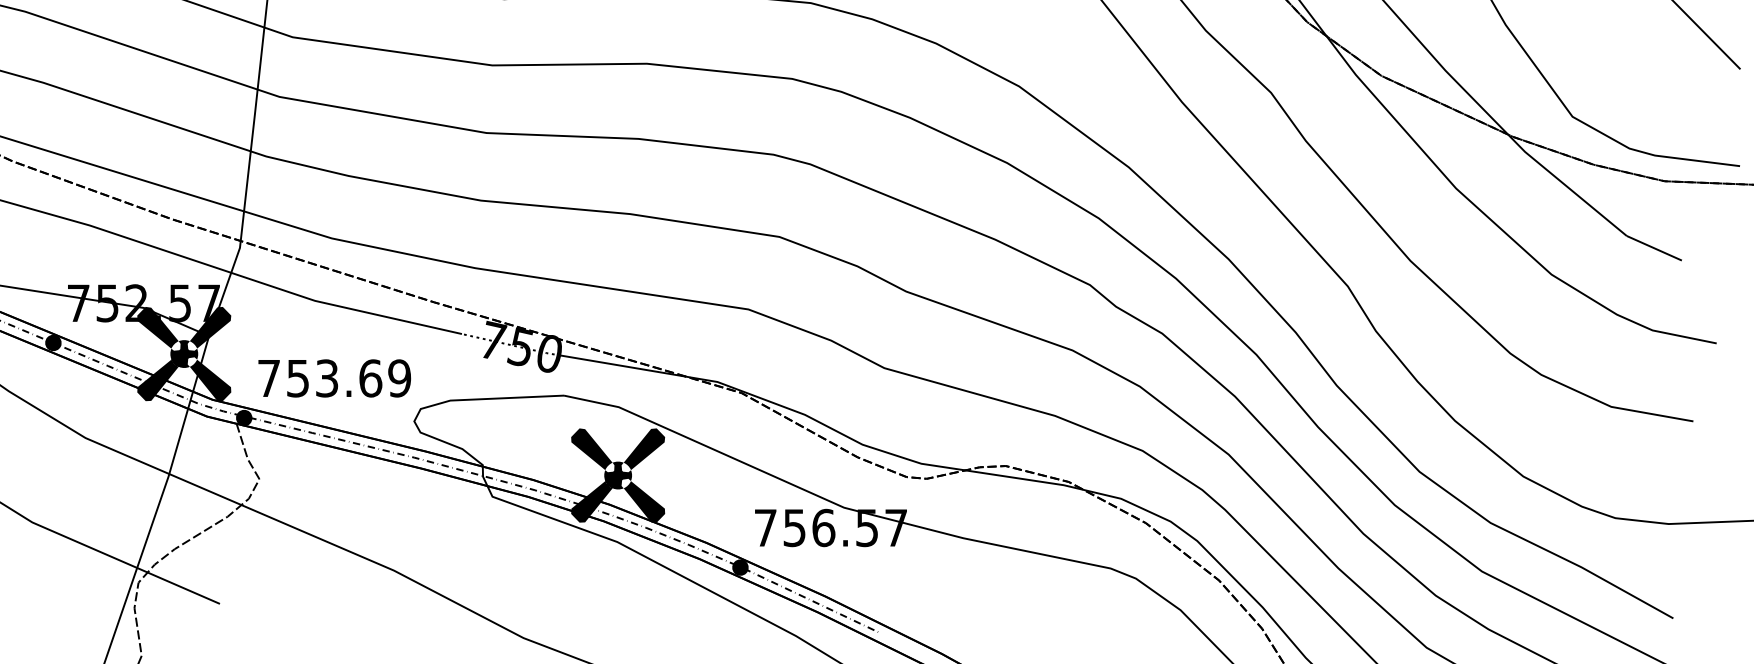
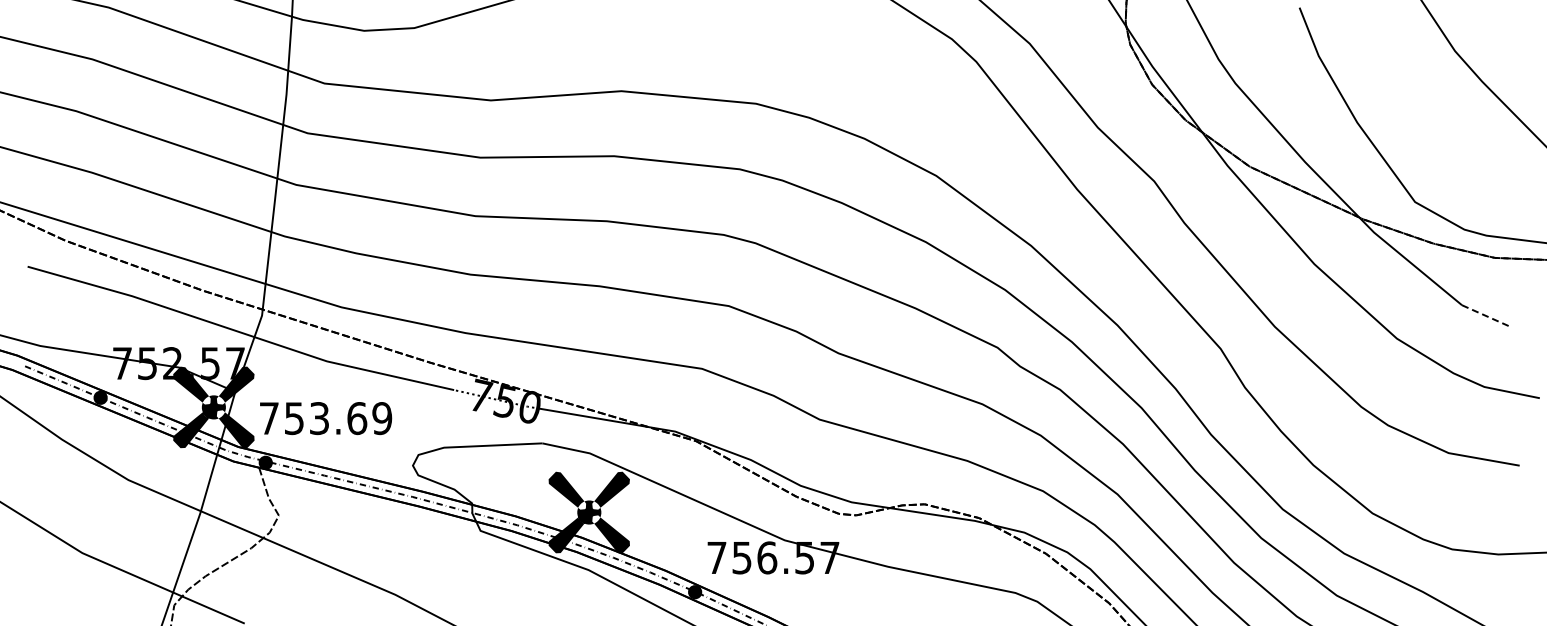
line: (1655, 248) -> (1486, 316), solid -> dashed
text: (335, 378) -> (326, 418), moved

